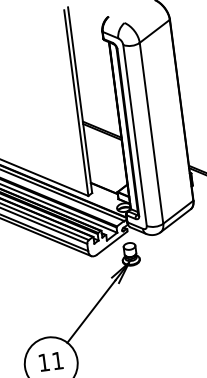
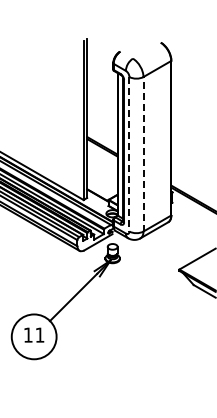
line: (151, 132) -> (143, 153), solid -> dashed
line: (135, 135) -> (129, 154), solid -> dashed

